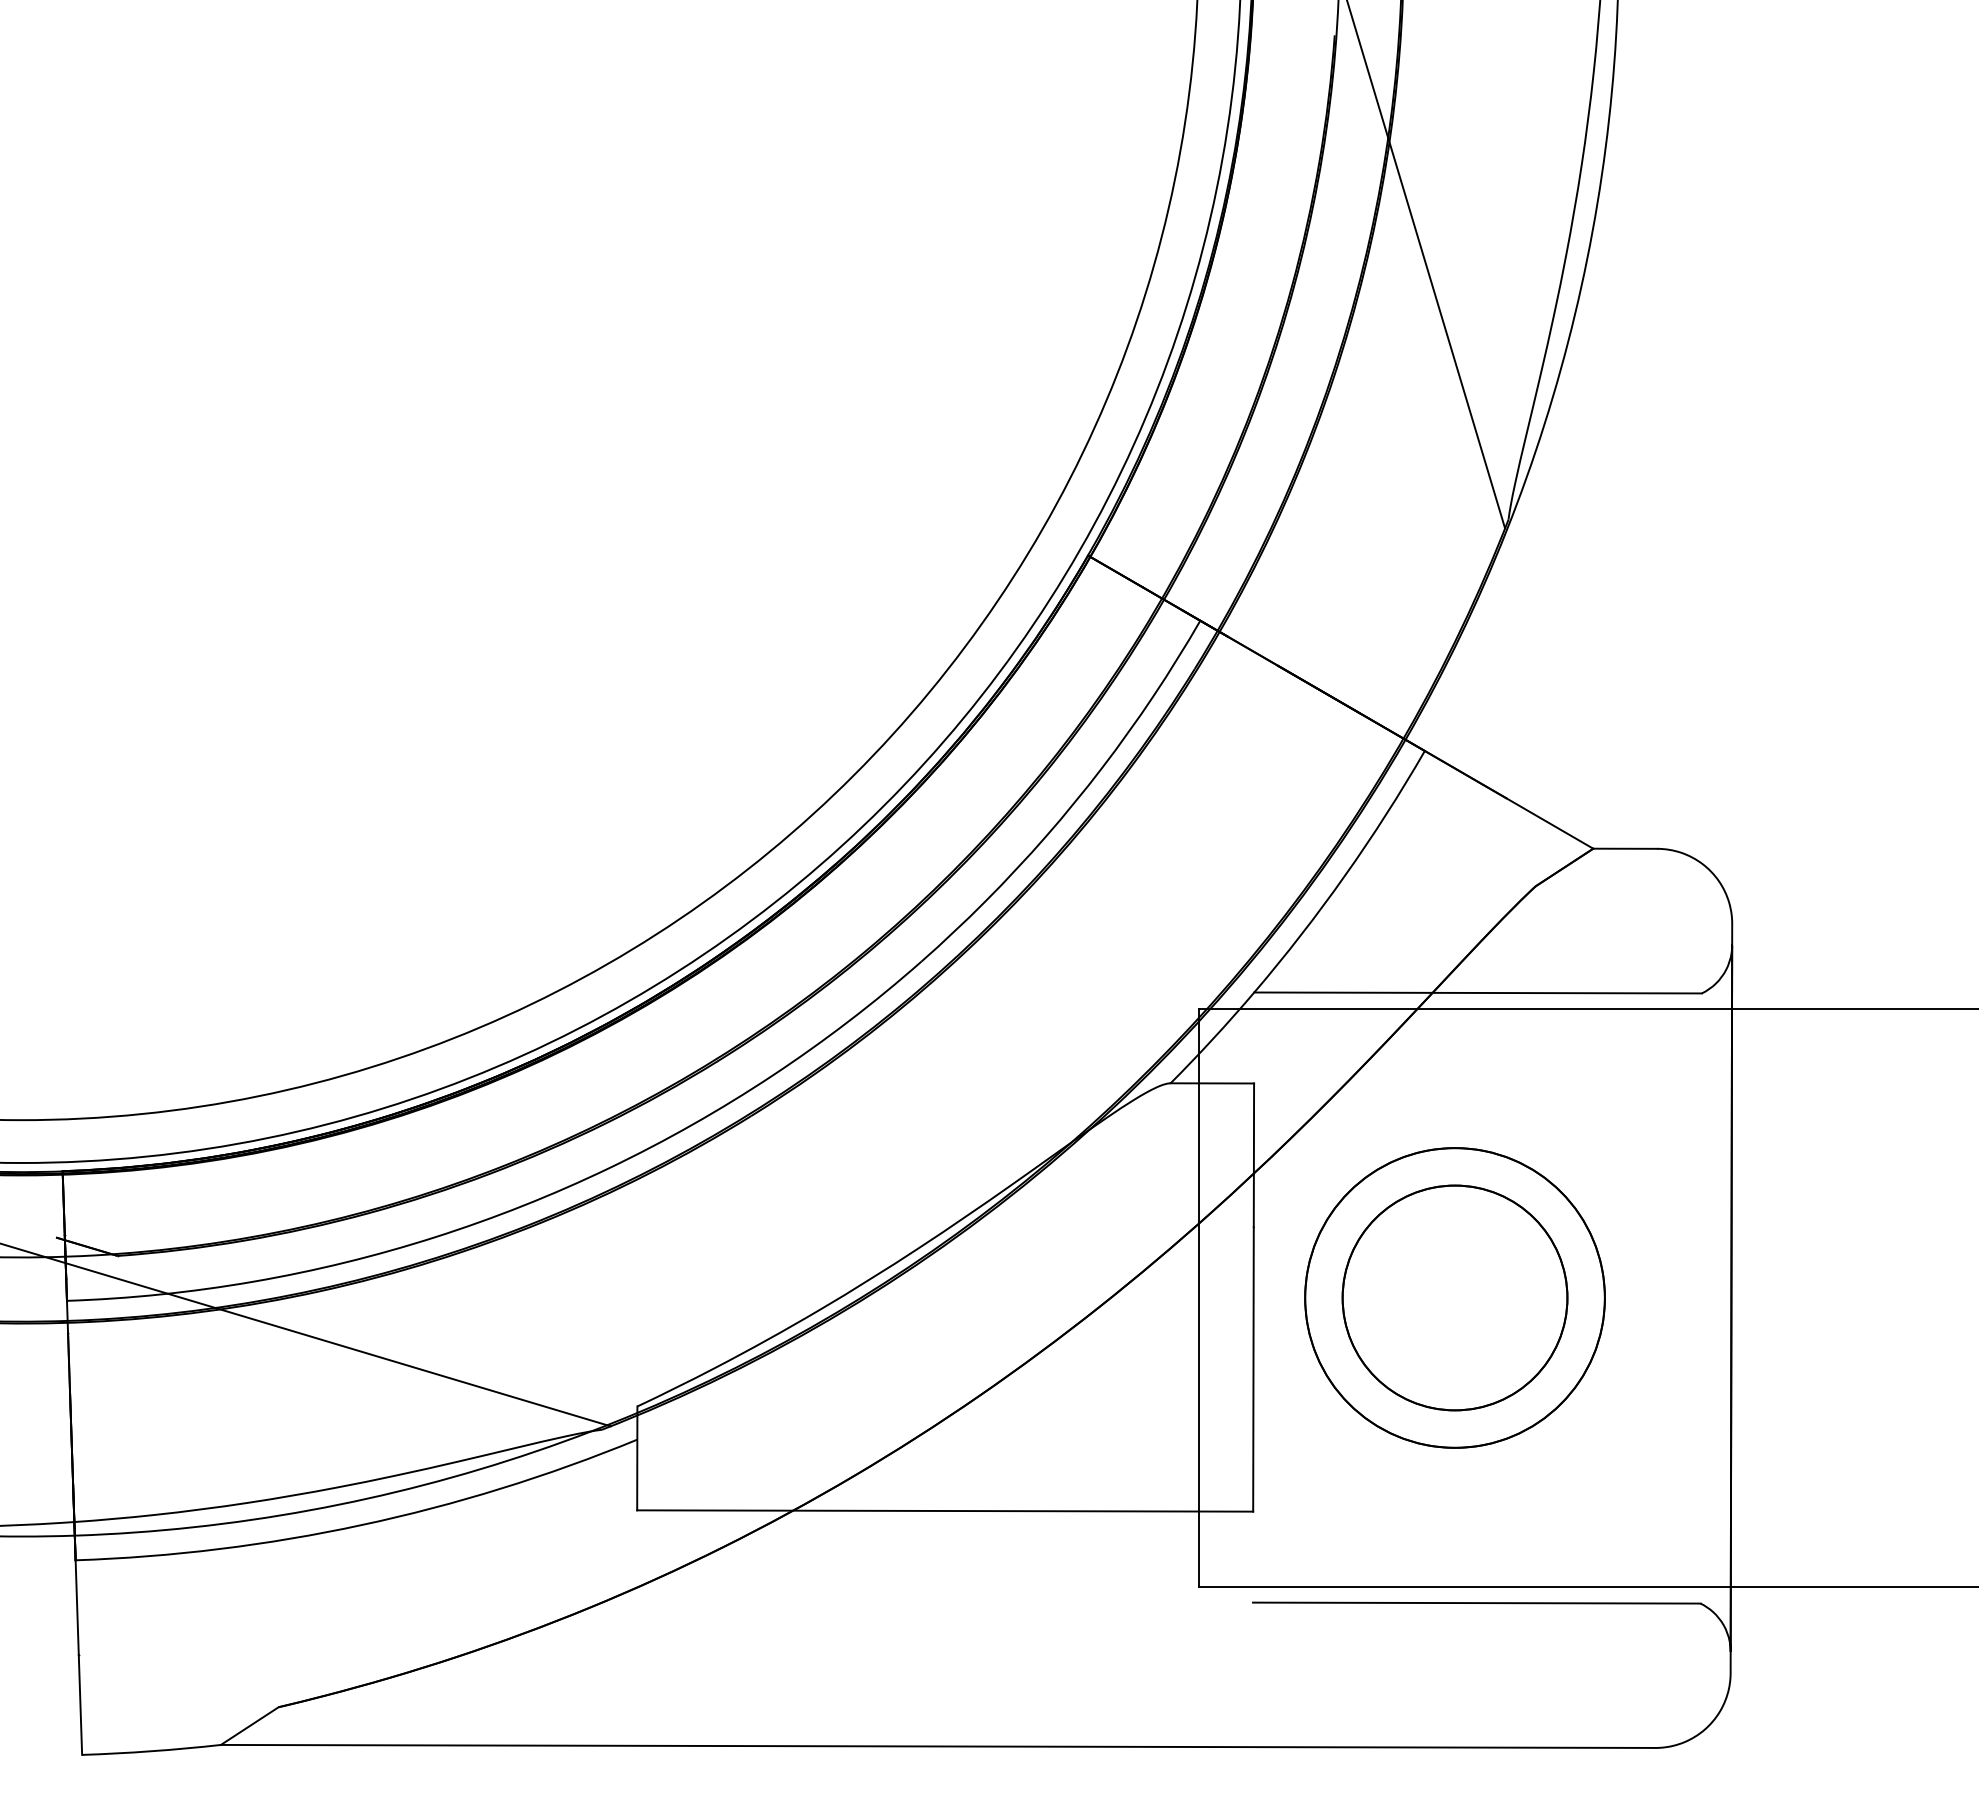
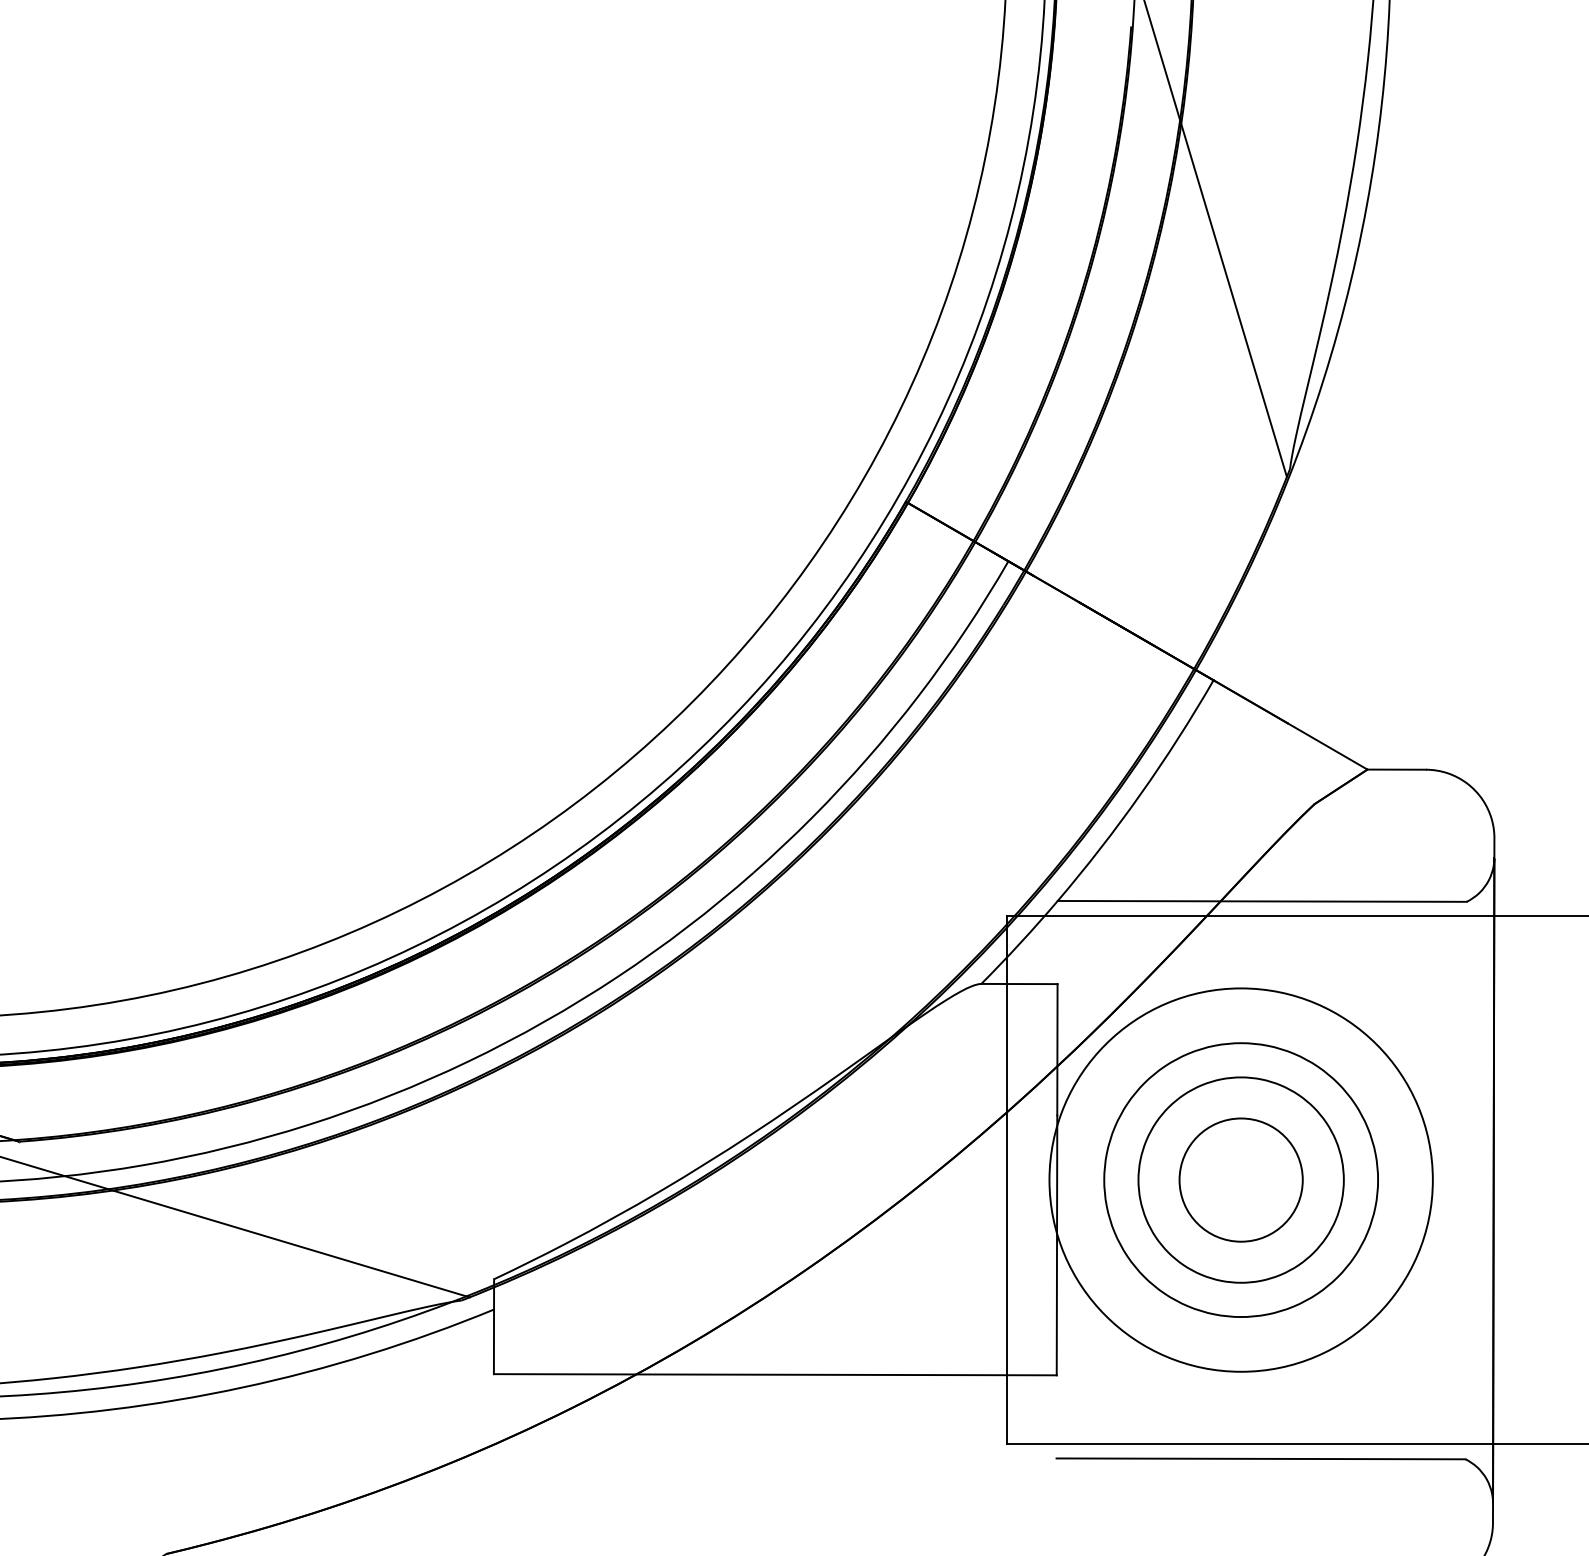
circle: (1454, 1297) -> (1240, 1179), size x0.6
circle: (1454, 1297) -> (1240, 1179), size x1.4

